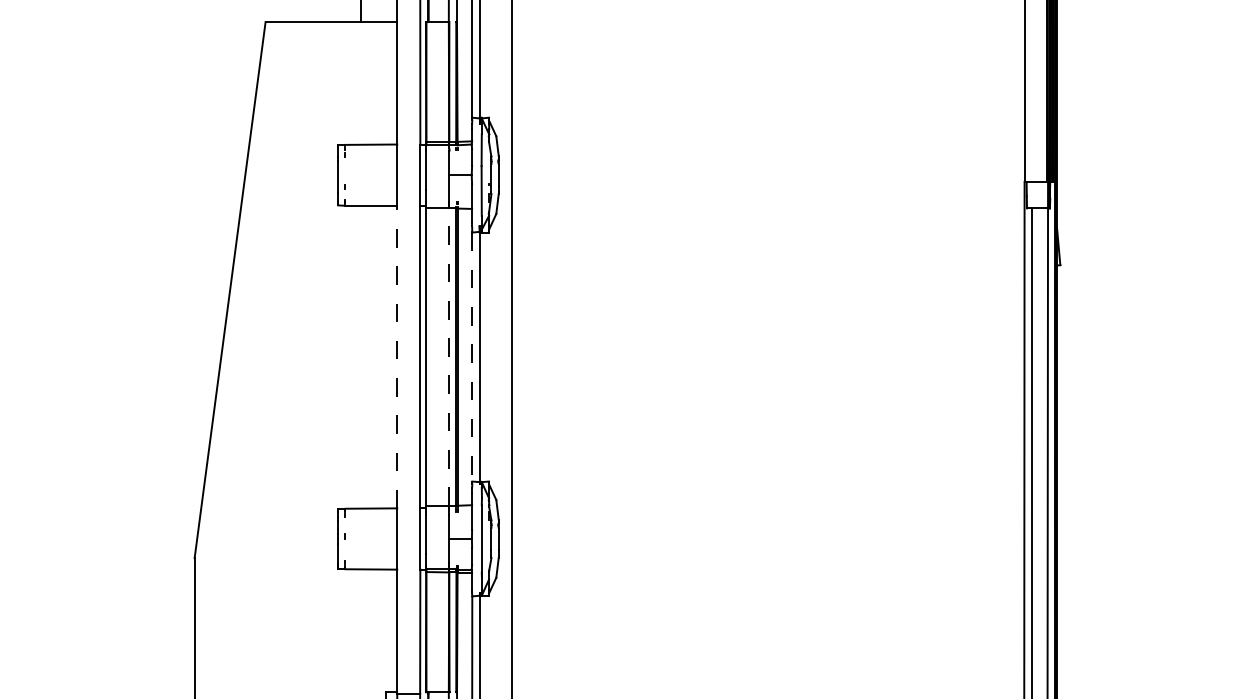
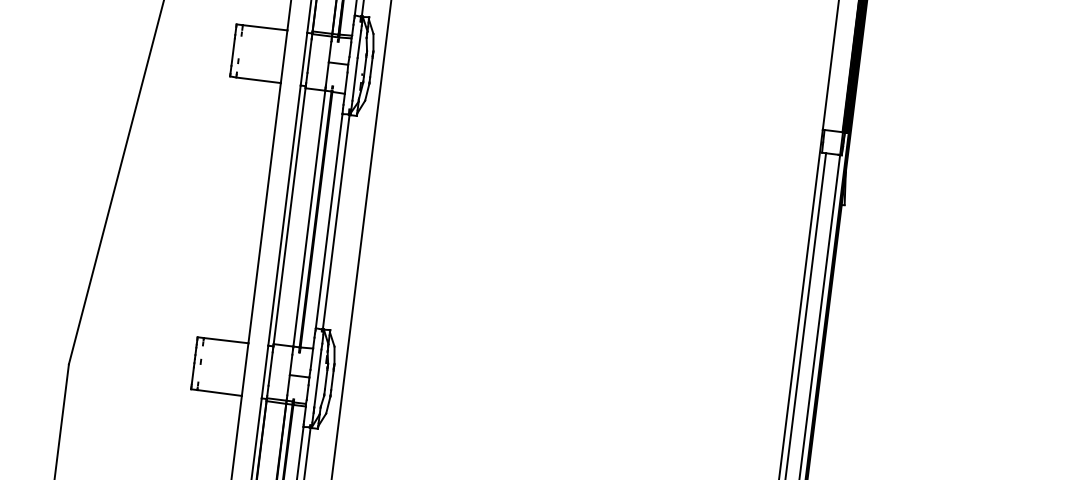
line: (397, 356) -> (264, 212), dashed -> solid
line: (449, 356) -> (309, 218), dashed -> solid
line: (472, 357) -> (329, 221), dashed -> solid

